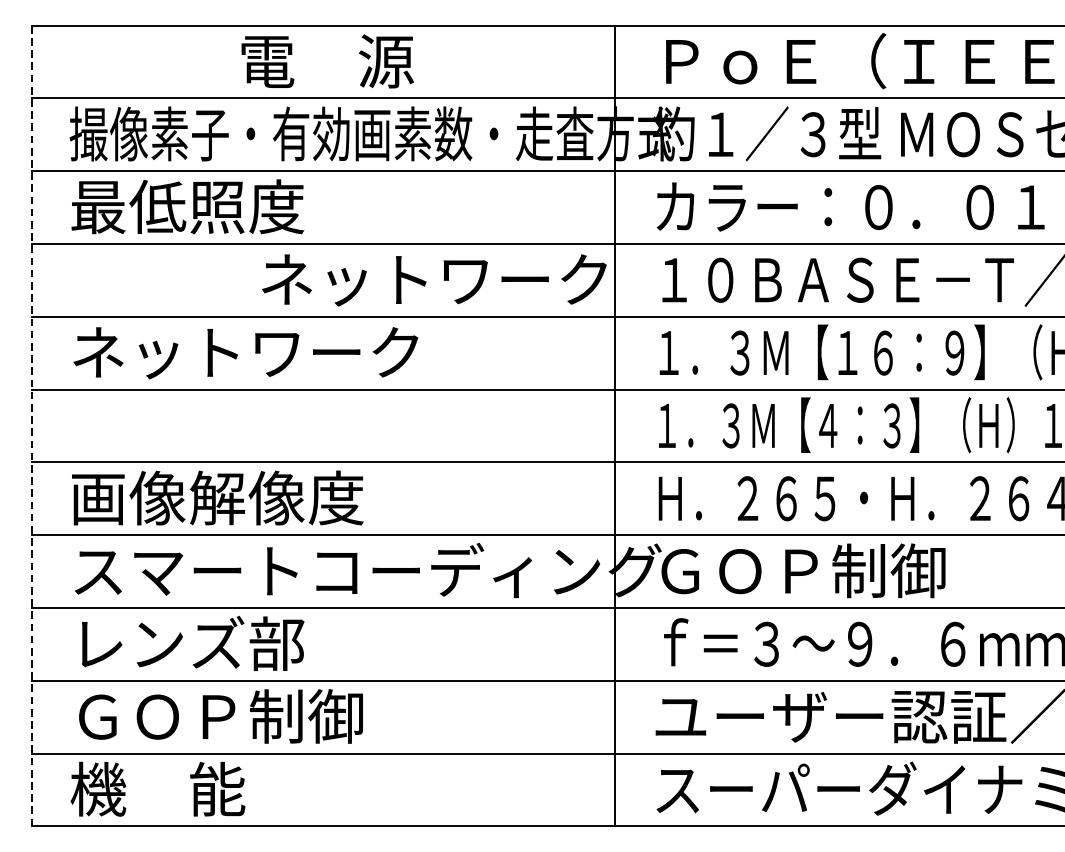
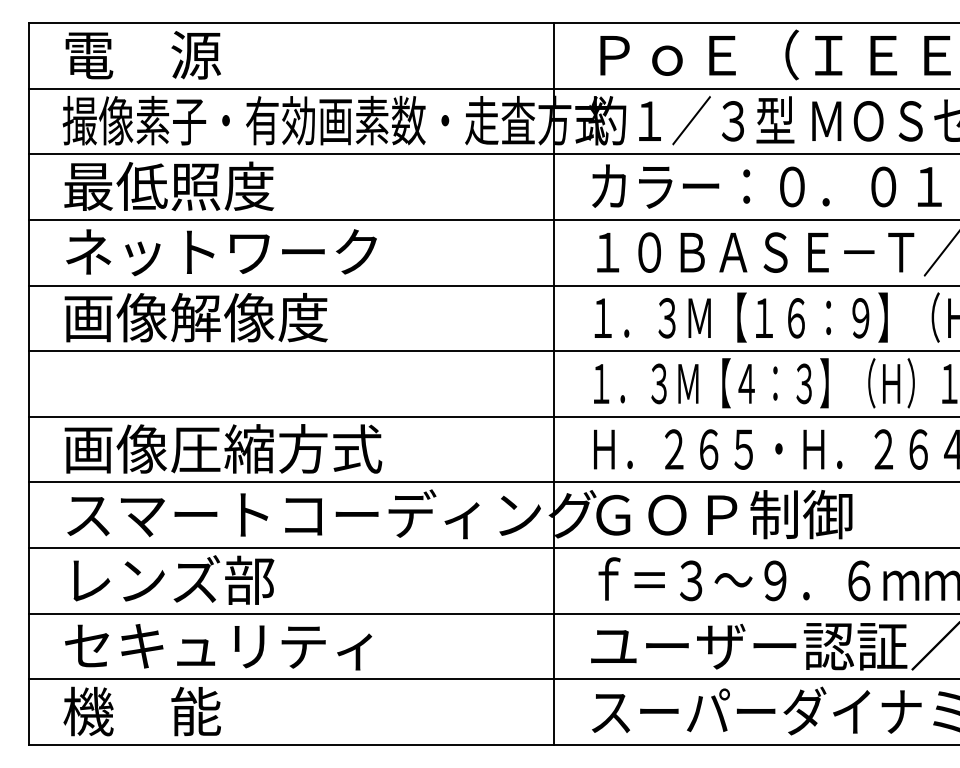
text: (326, 61) -> (142, 55), moved
text: (434, 280) -> (221, 252), moved
text: (244, 352) -> (220, 317), ネットワーク -> 画像解像度
line: (31, 425) -> (28, 383), dashed -> solid
text: (306, 497) -> (276, 448), 画像解像度 -> 画像圧縮方式
text: (242, 716) -> (218, 645), ＧＯＰ制御 -> セキュリティ

